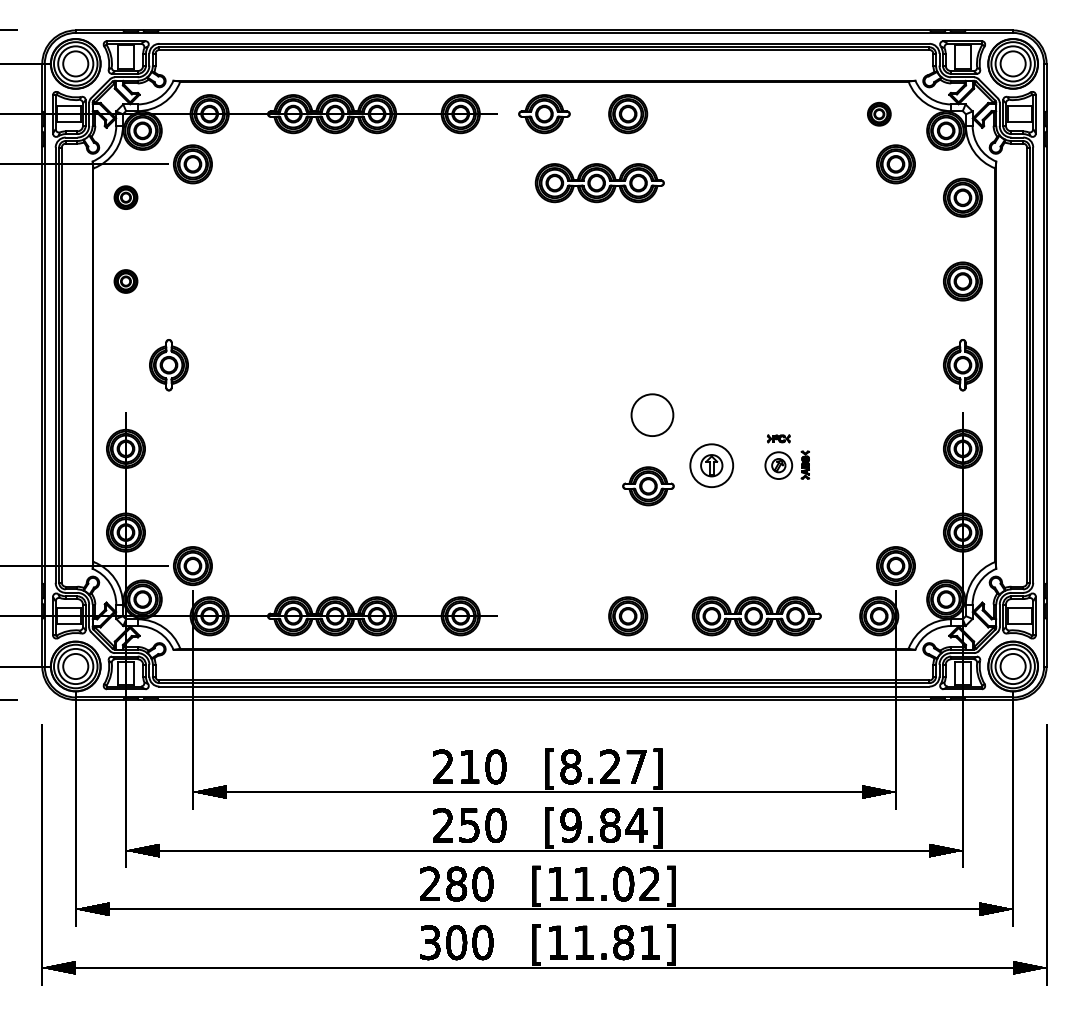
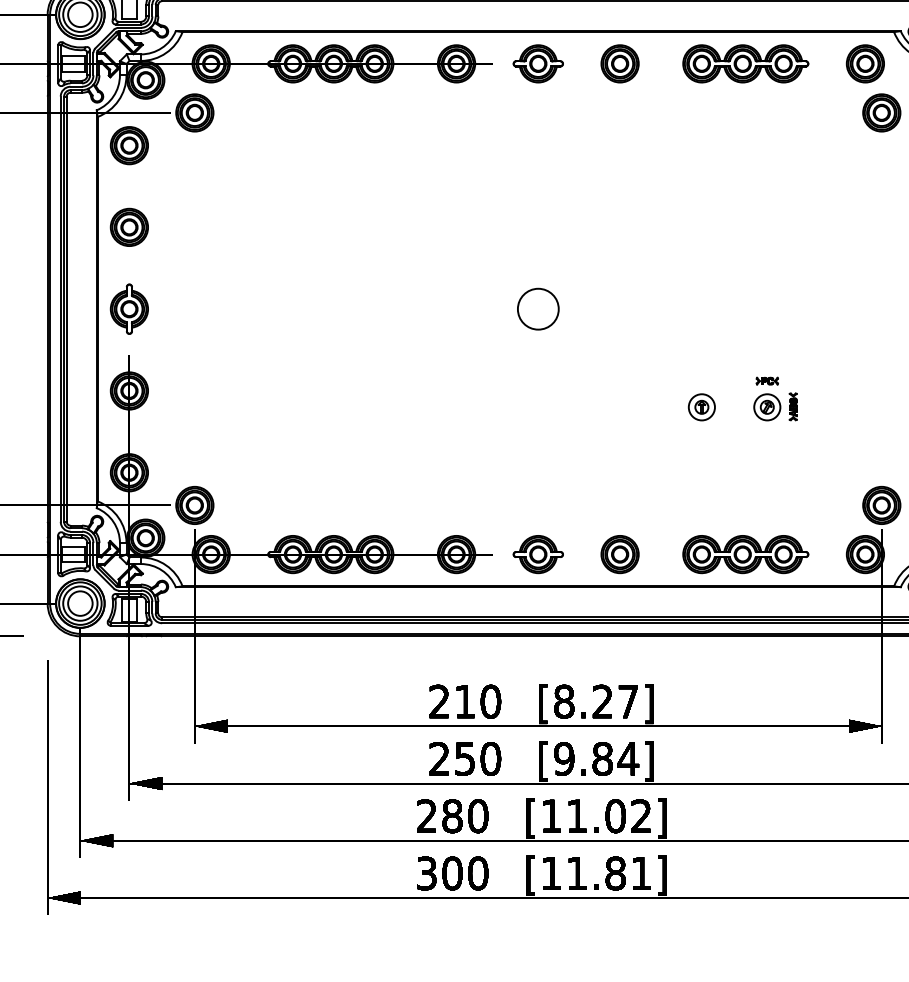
part: (879, 114) -> (865, 64), size x1.67
part: (599, 183) -> (745, 64), moved
part: (125, 197) -> (128, 145), size x1.67
part: (125, 281) -> (128, 227), size x1.67
part: (168, 365) -> (128, 309), moved
circle: (652, 414) -> (538, 308), moved
part: (711, 465) -> (701, 407), size x0.62
part: (648, 486) -> (538, 554), moved

